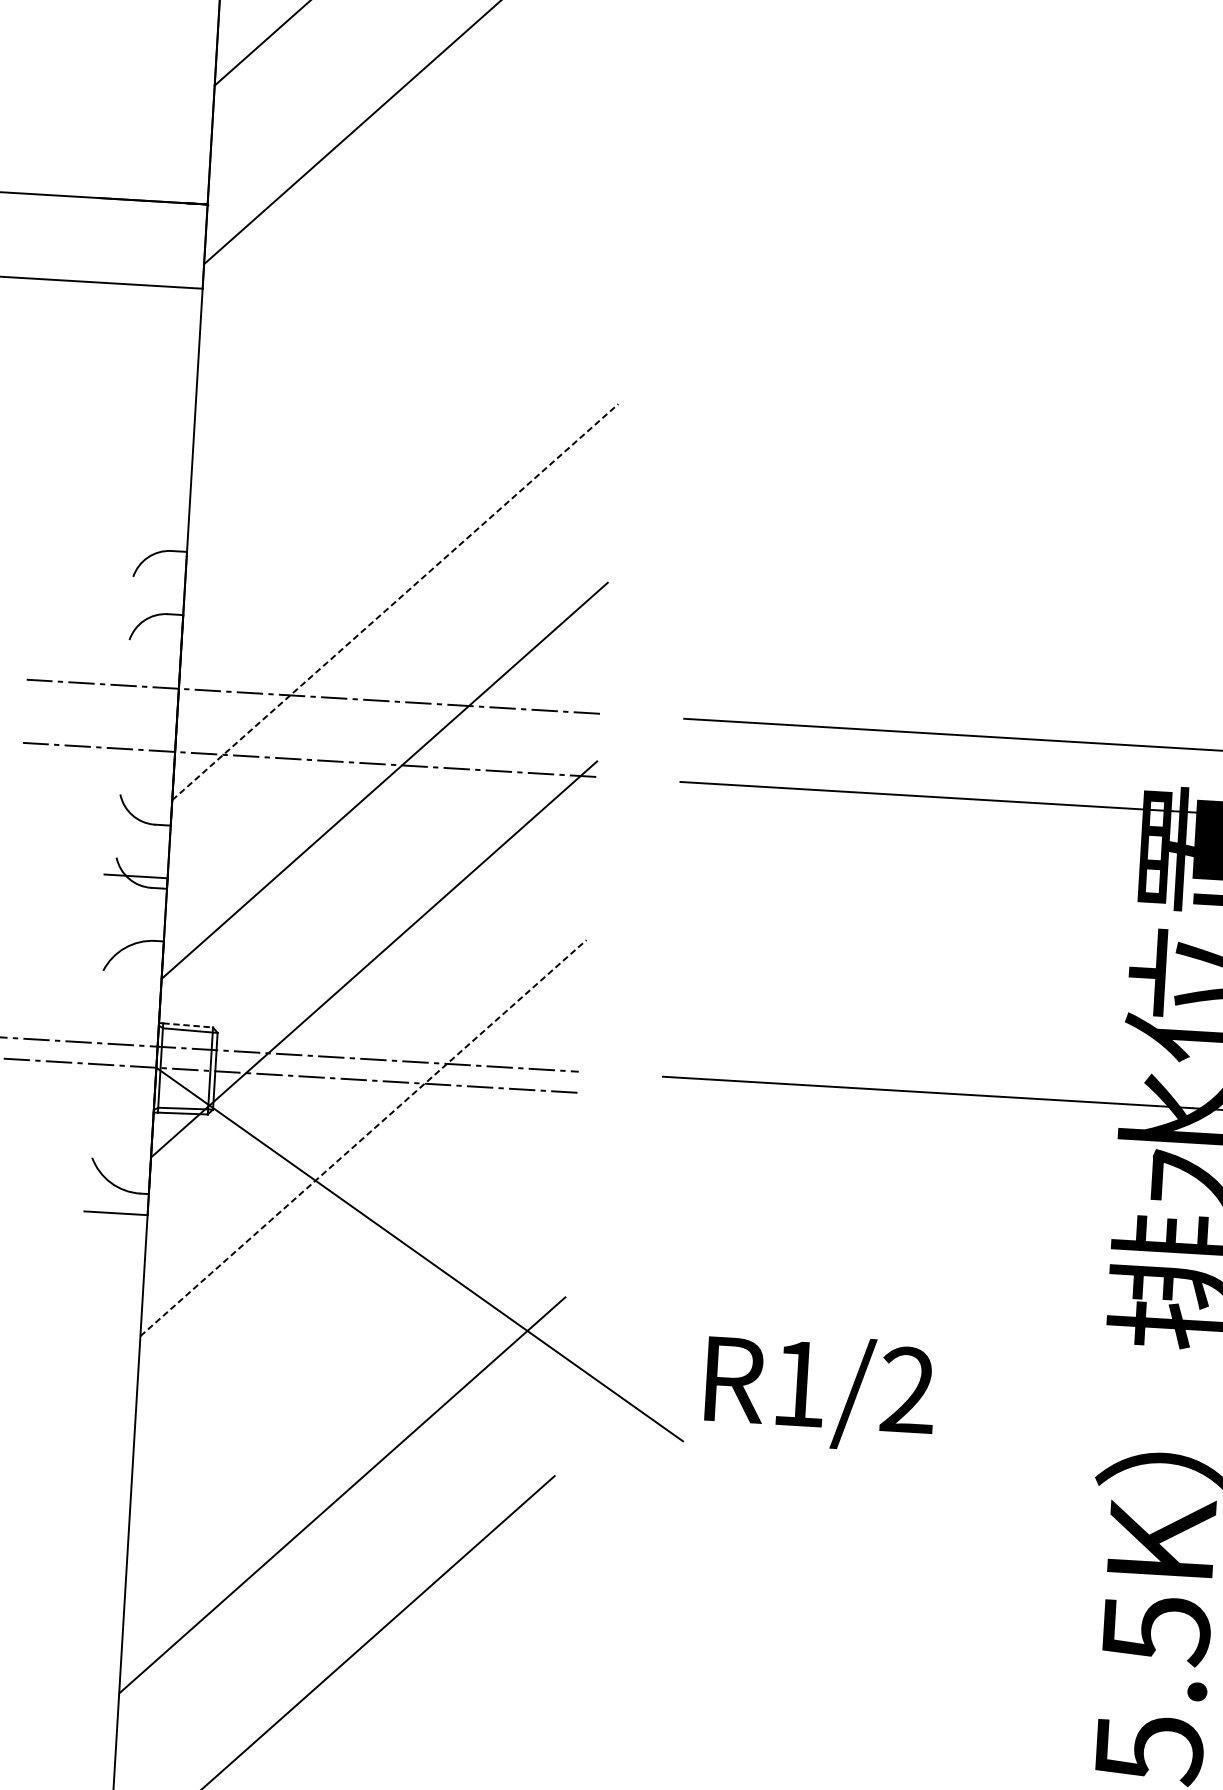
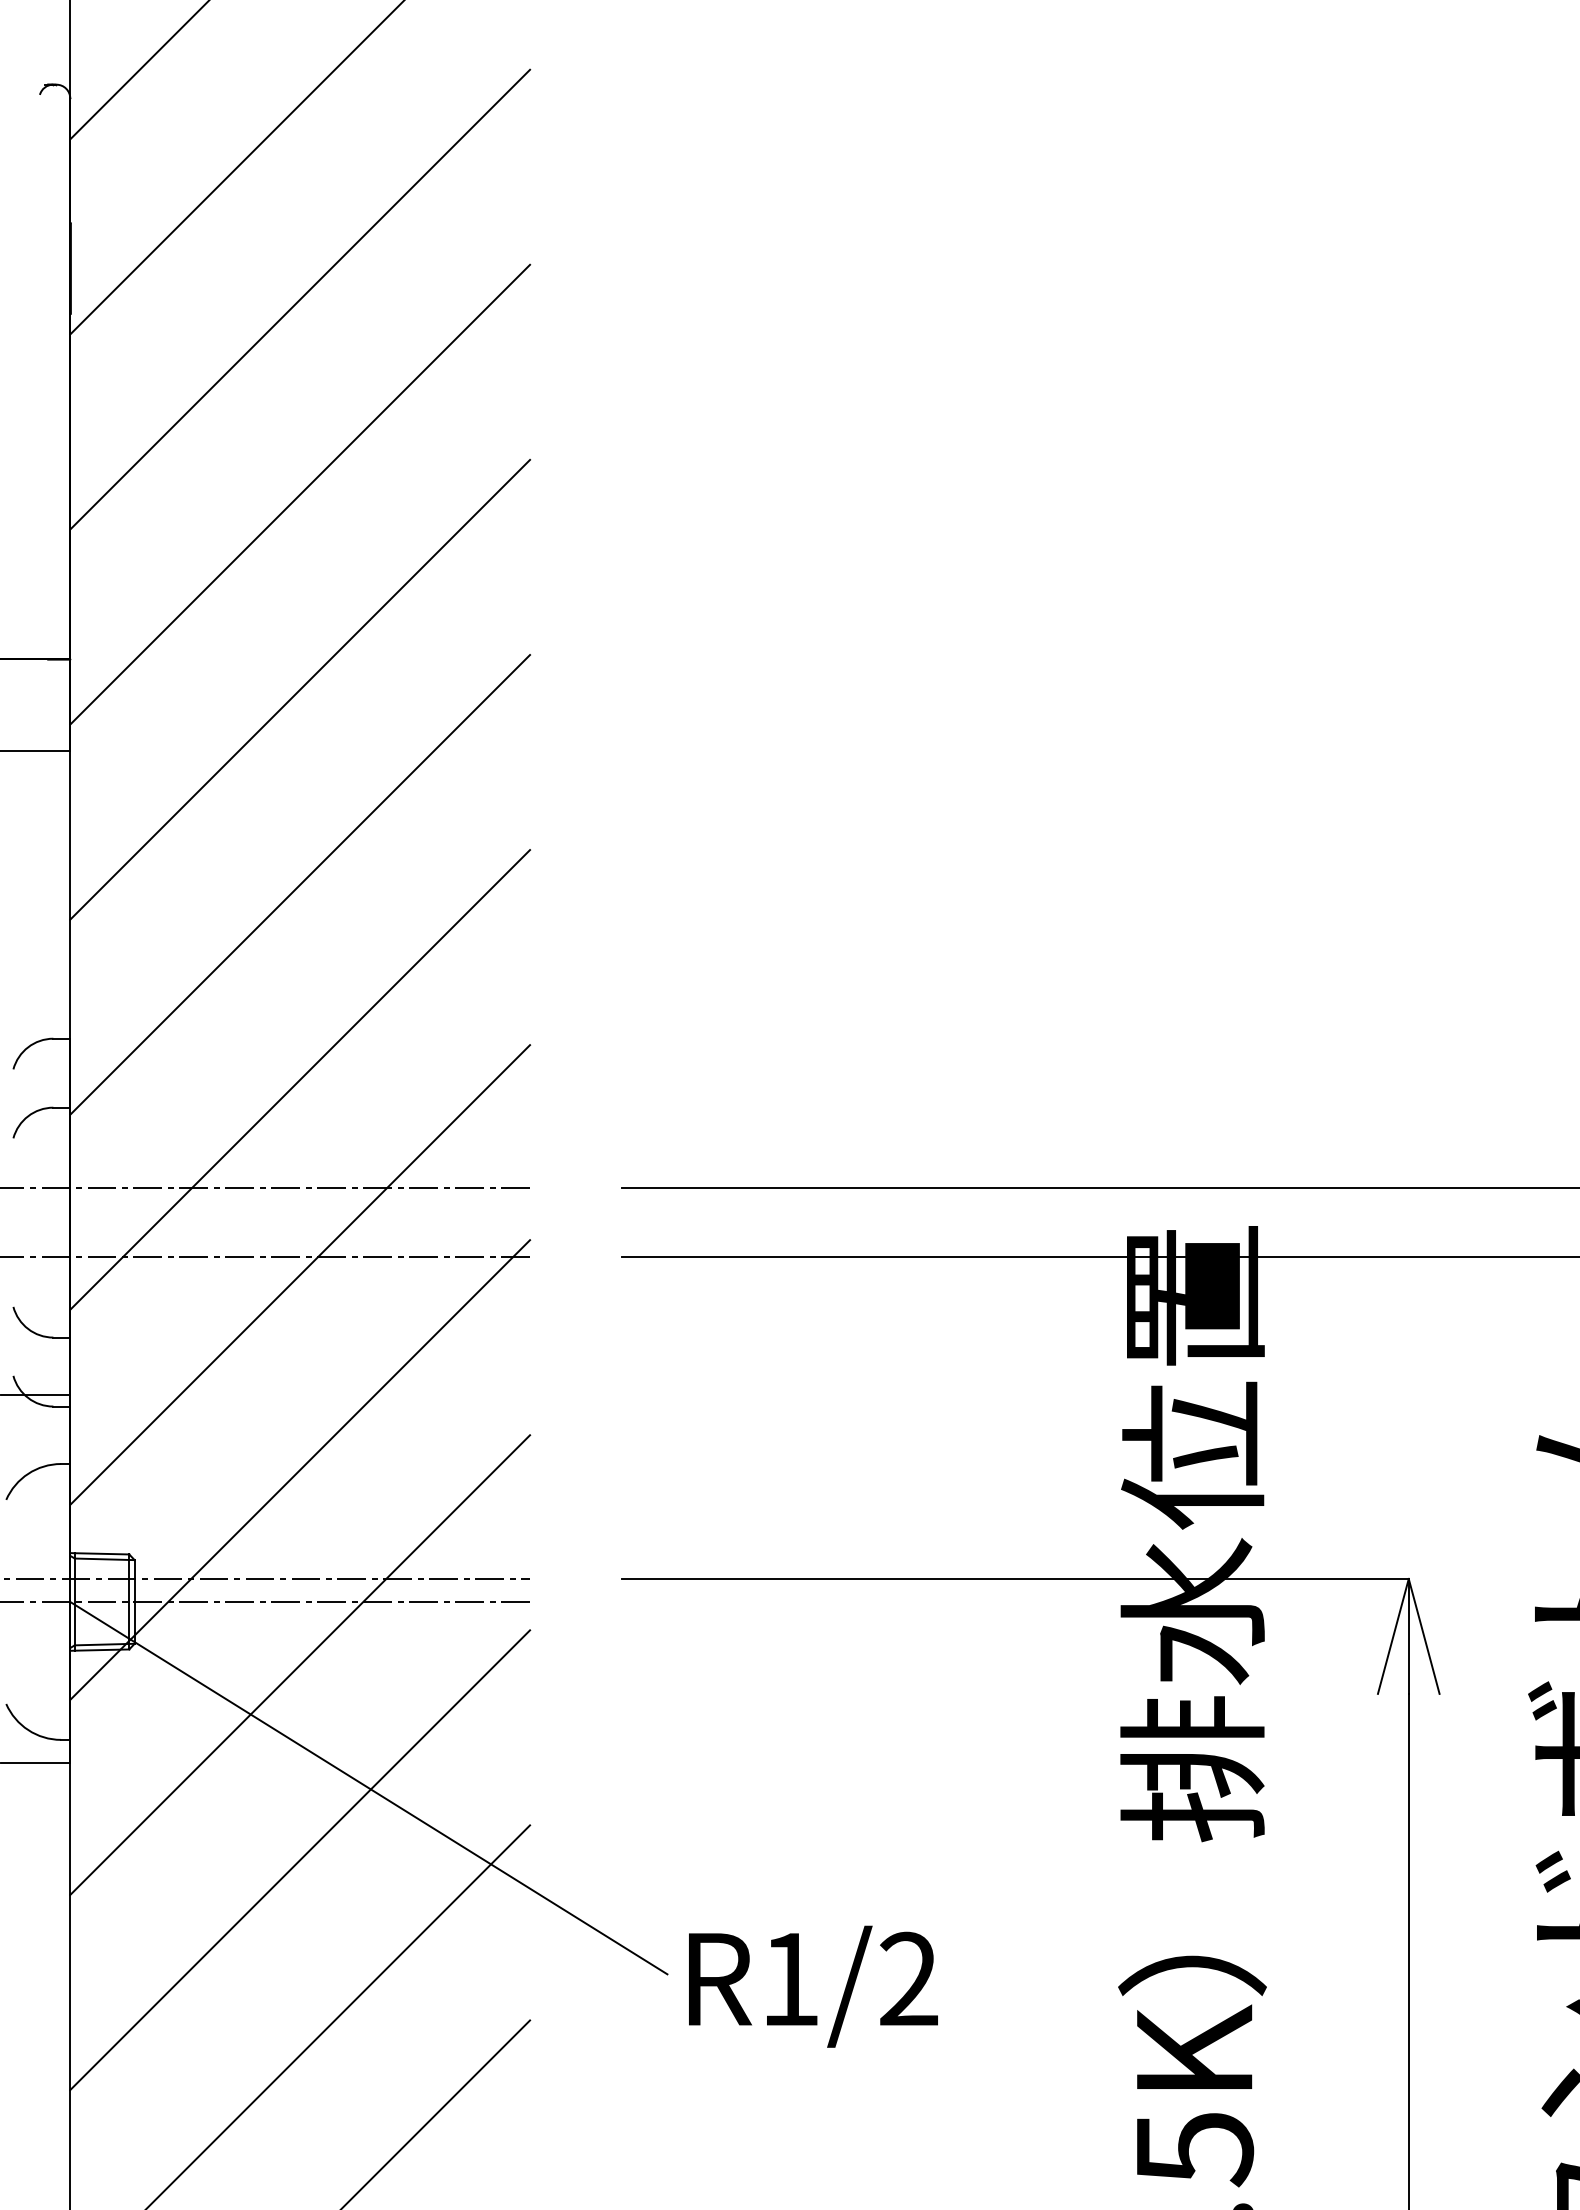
line: (416, 244) -> (300, 689), added
line: (406, 423) -> (300, 884), added
line: (395, 601) -> (300, 1079), dashed -> solid
line: (188, 1025) -> (102, 1553), dashed -> solid
line: (363, 1137) -> (300, 1664), dashed -> solid
line: (353, 1317) -> (300, 1860), added
text: (820, 1391) -> (813, 1986), moved

